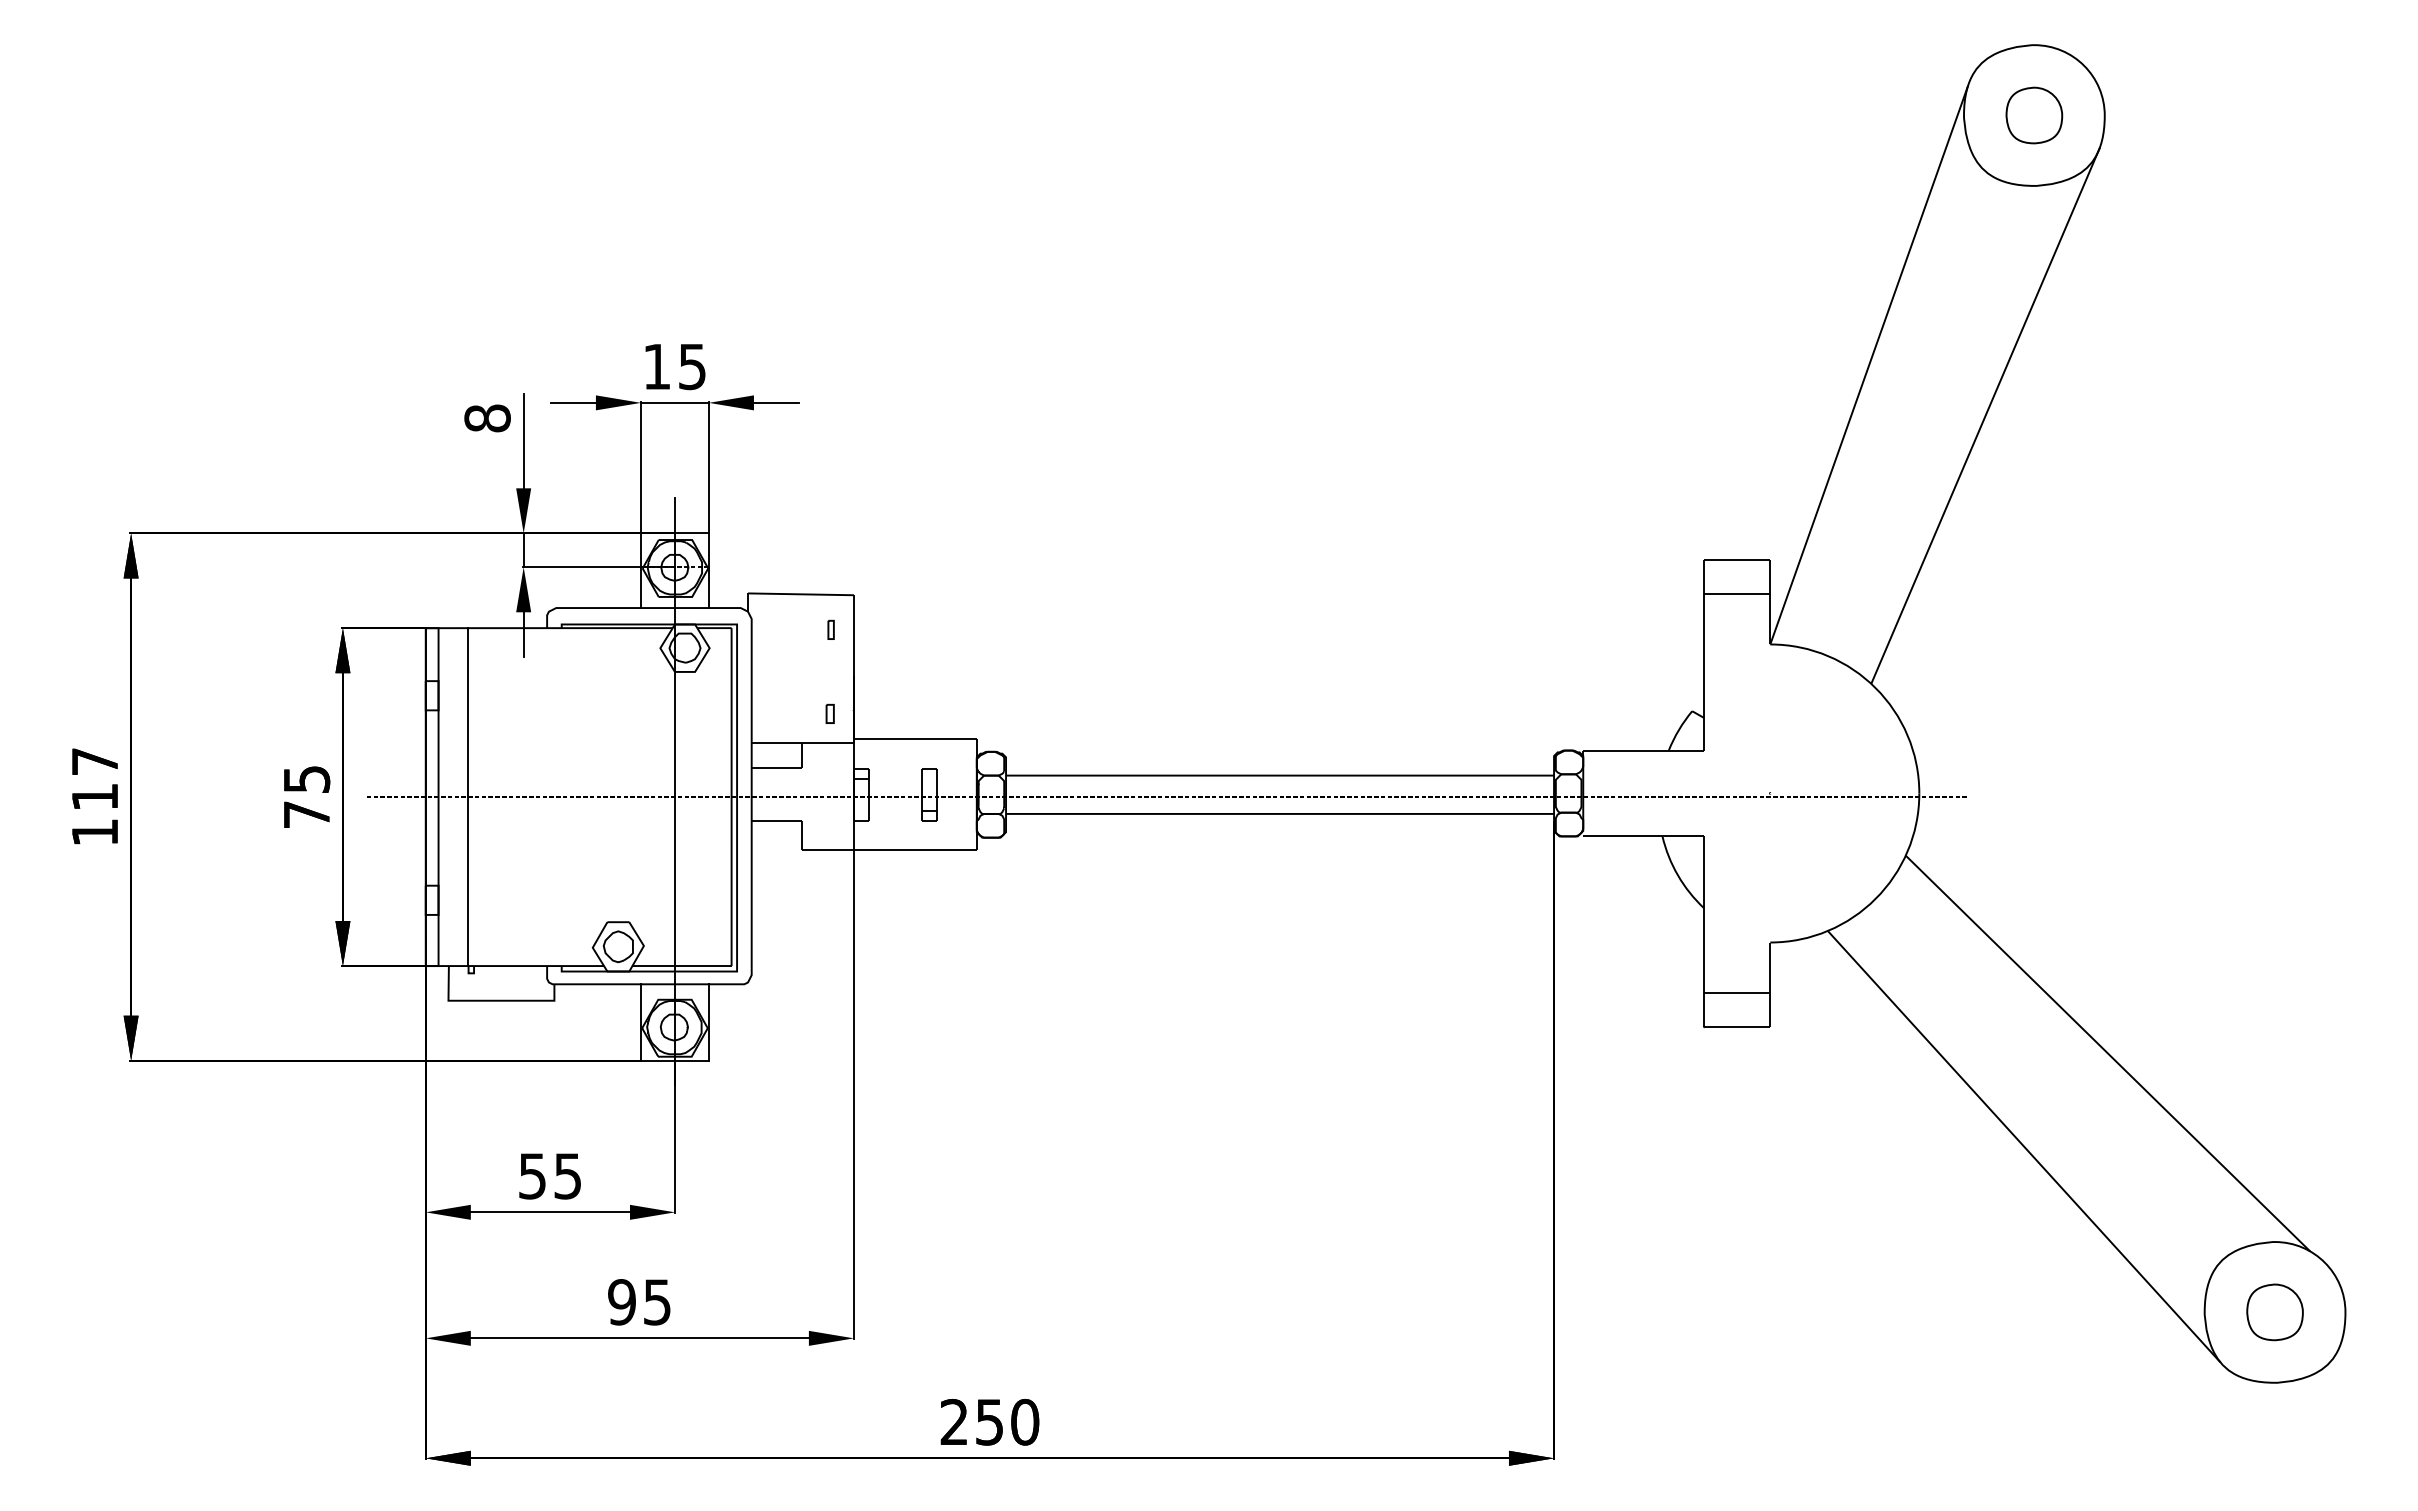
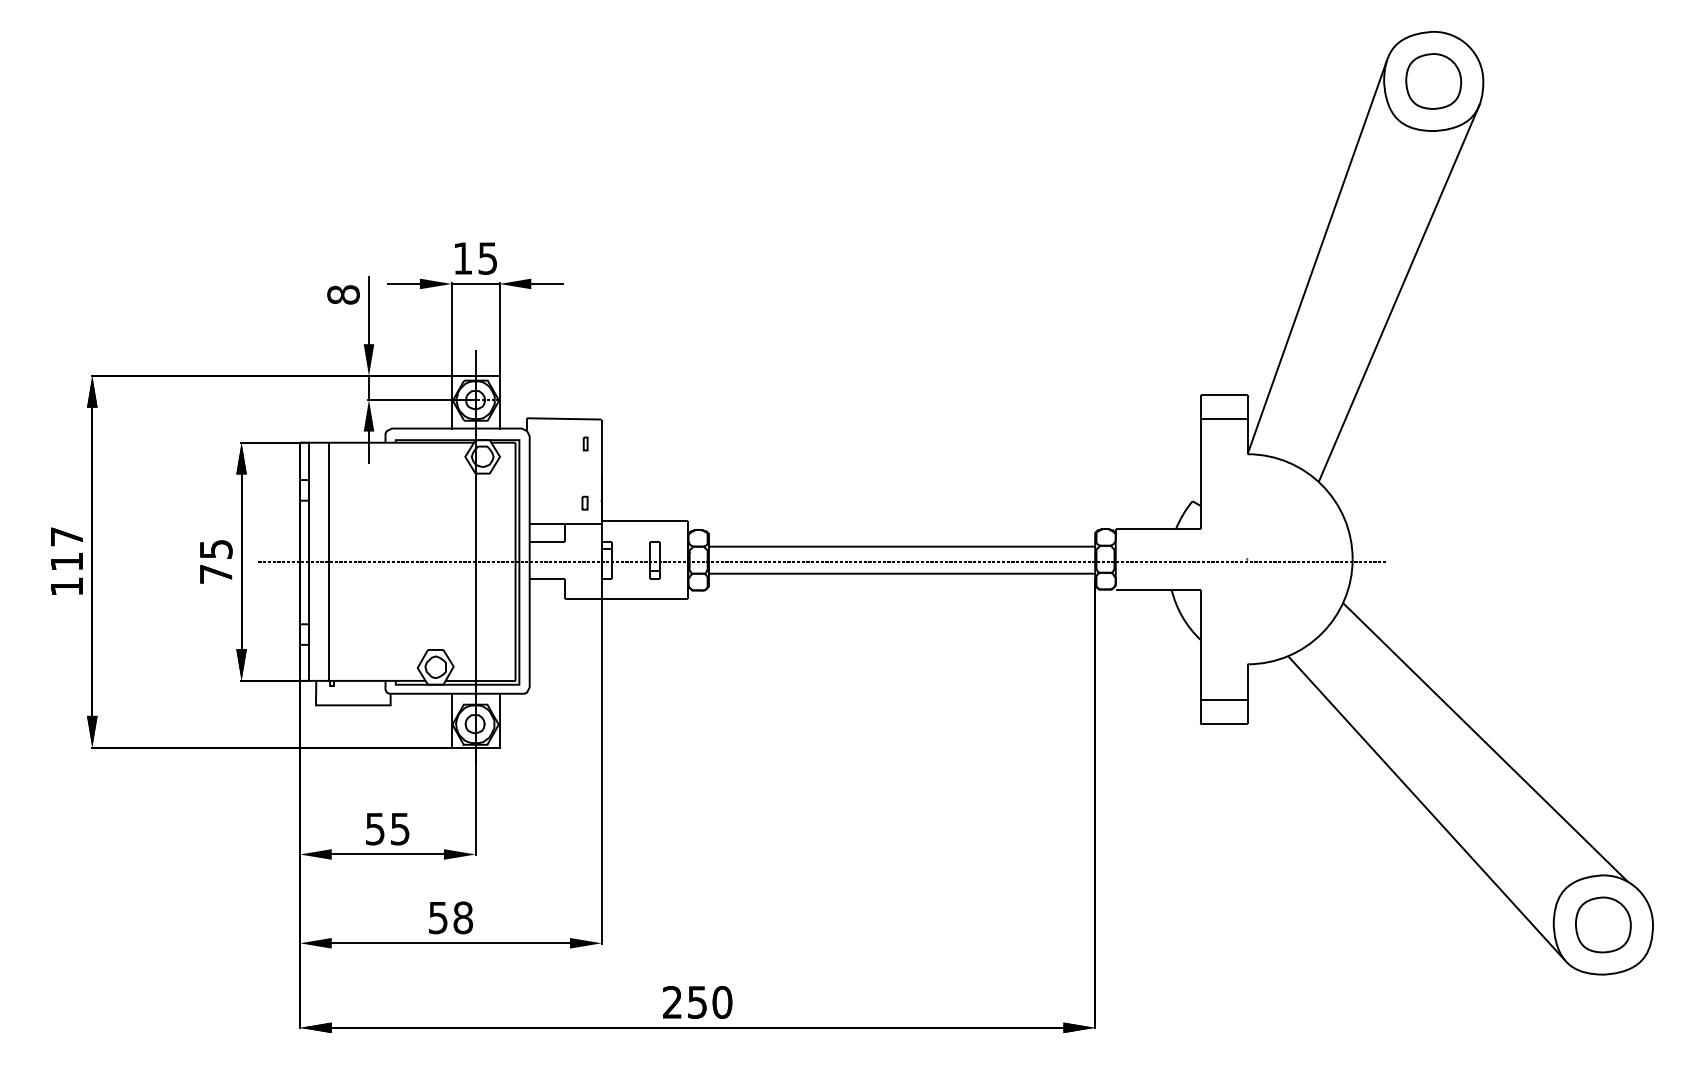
part: (2034, 115) -> (1433, 81), size x1.4
text: (639, 1302) -> (450, 918), 95 -> 58
part: (2274, 1312) -> (1602, 925), size x1.4

